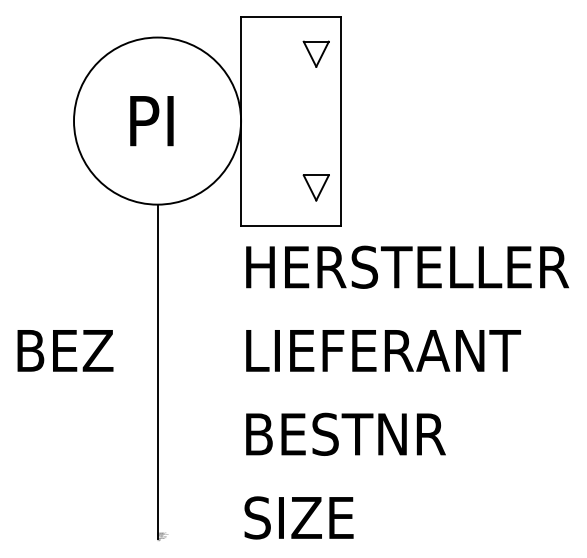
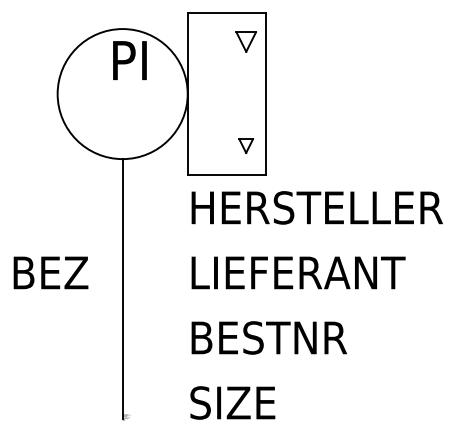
text: (151, 121) -> (129, 60), moved
part: (315, 187) -> (245, 145), size x0.7

